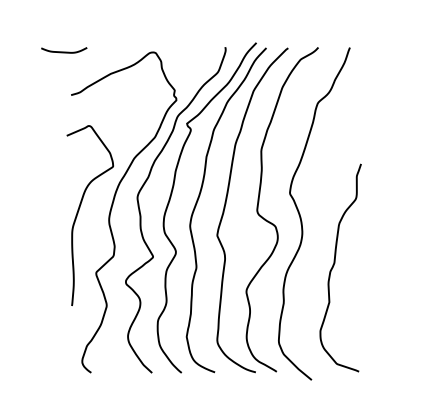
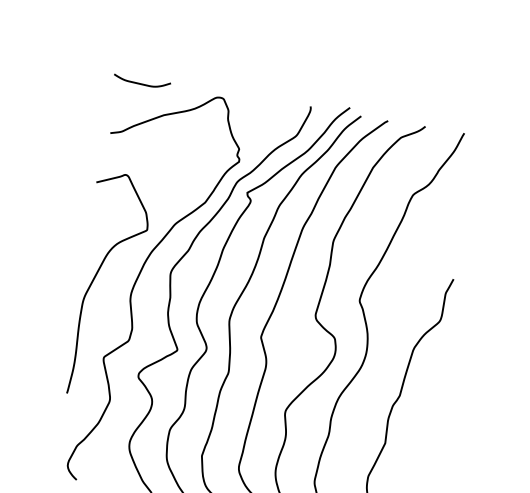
curve: (64, 51) -> (142, 83), moved

